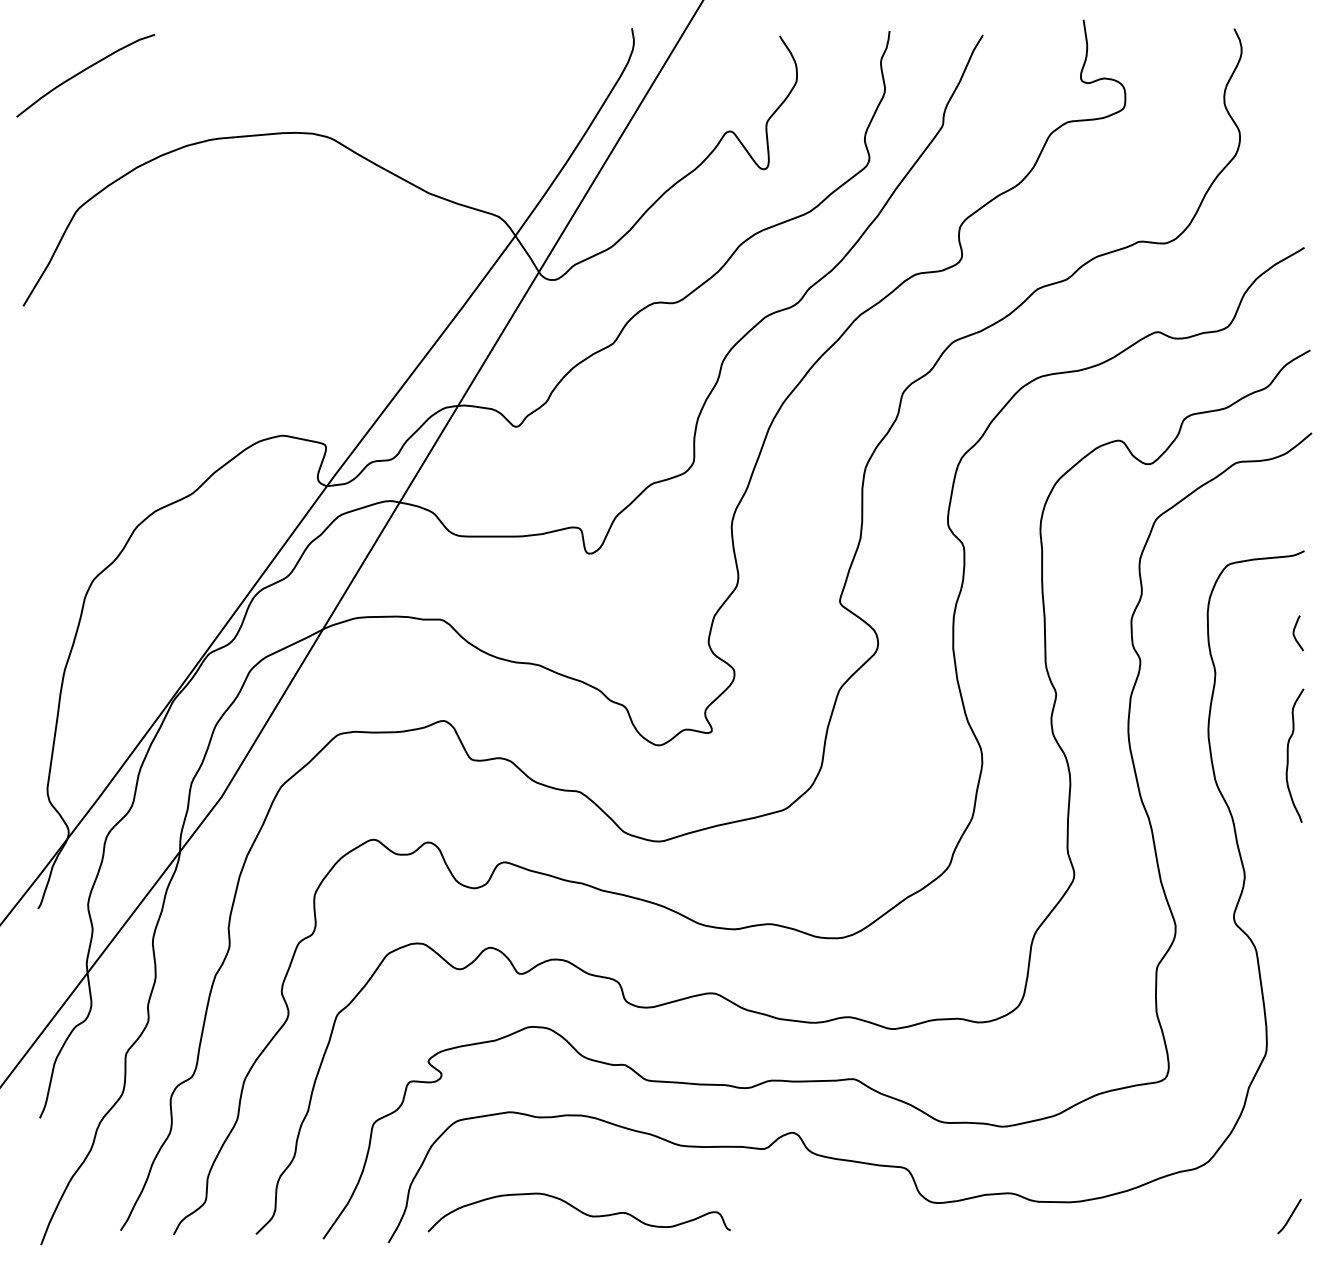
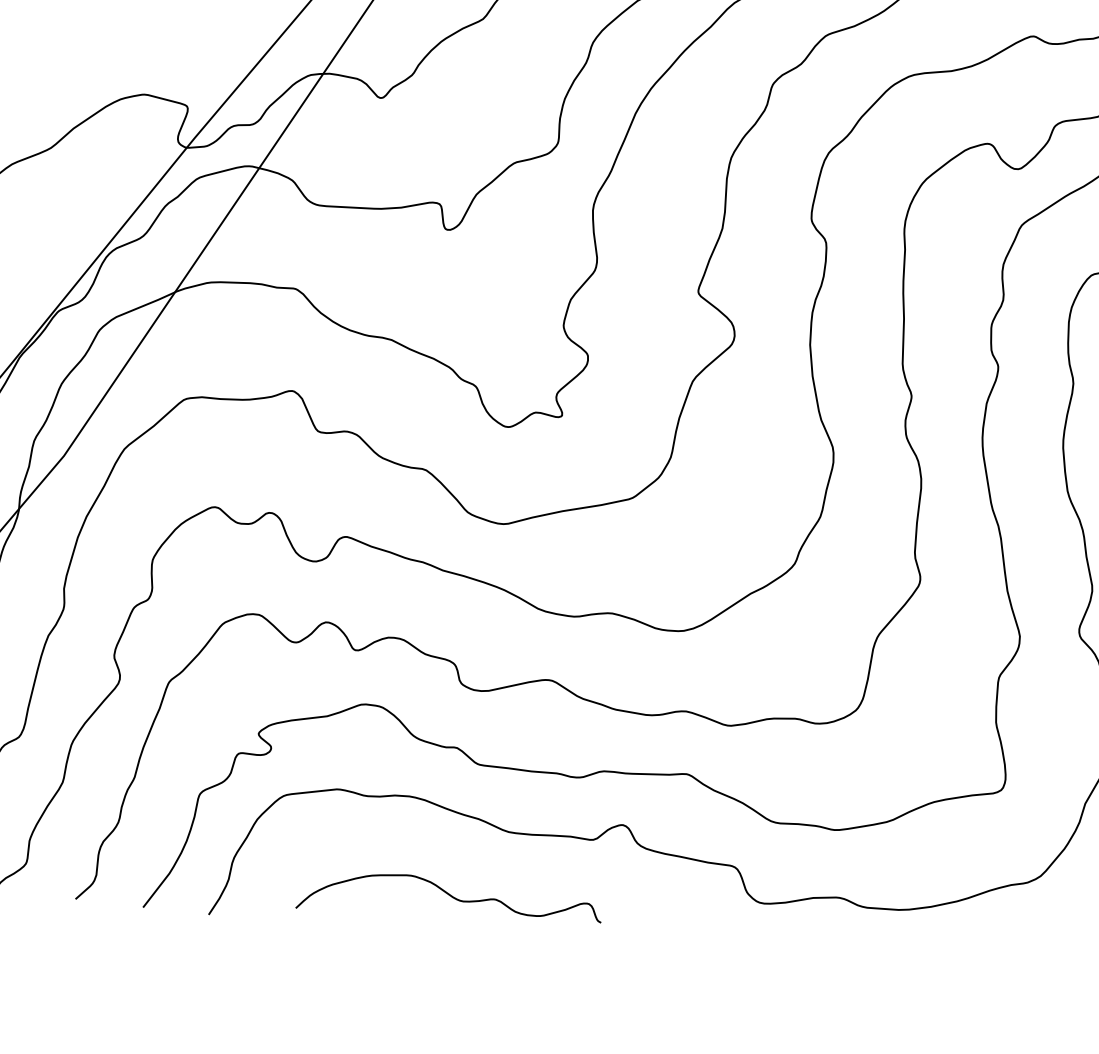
curve: (578, 1211) -> (448, 895), moved

